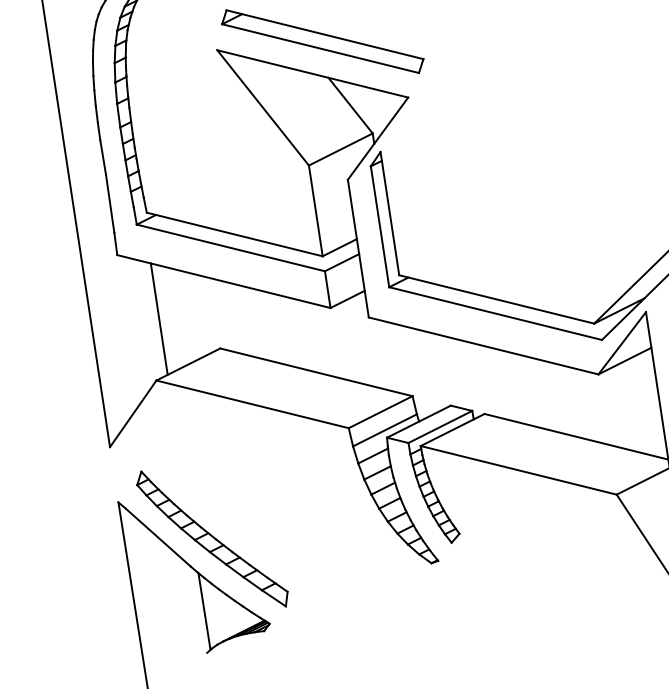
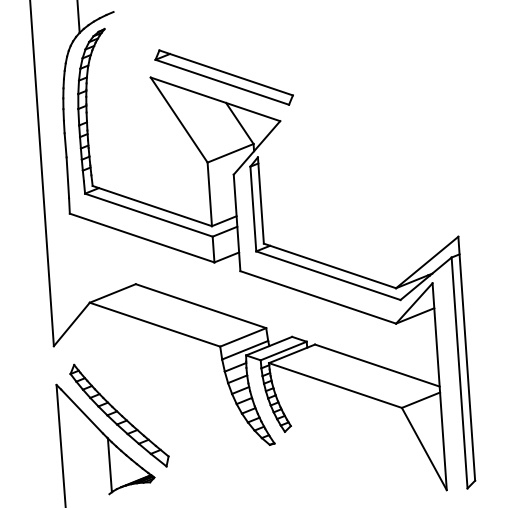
line: (158, 319) -> (94, 260), removed

